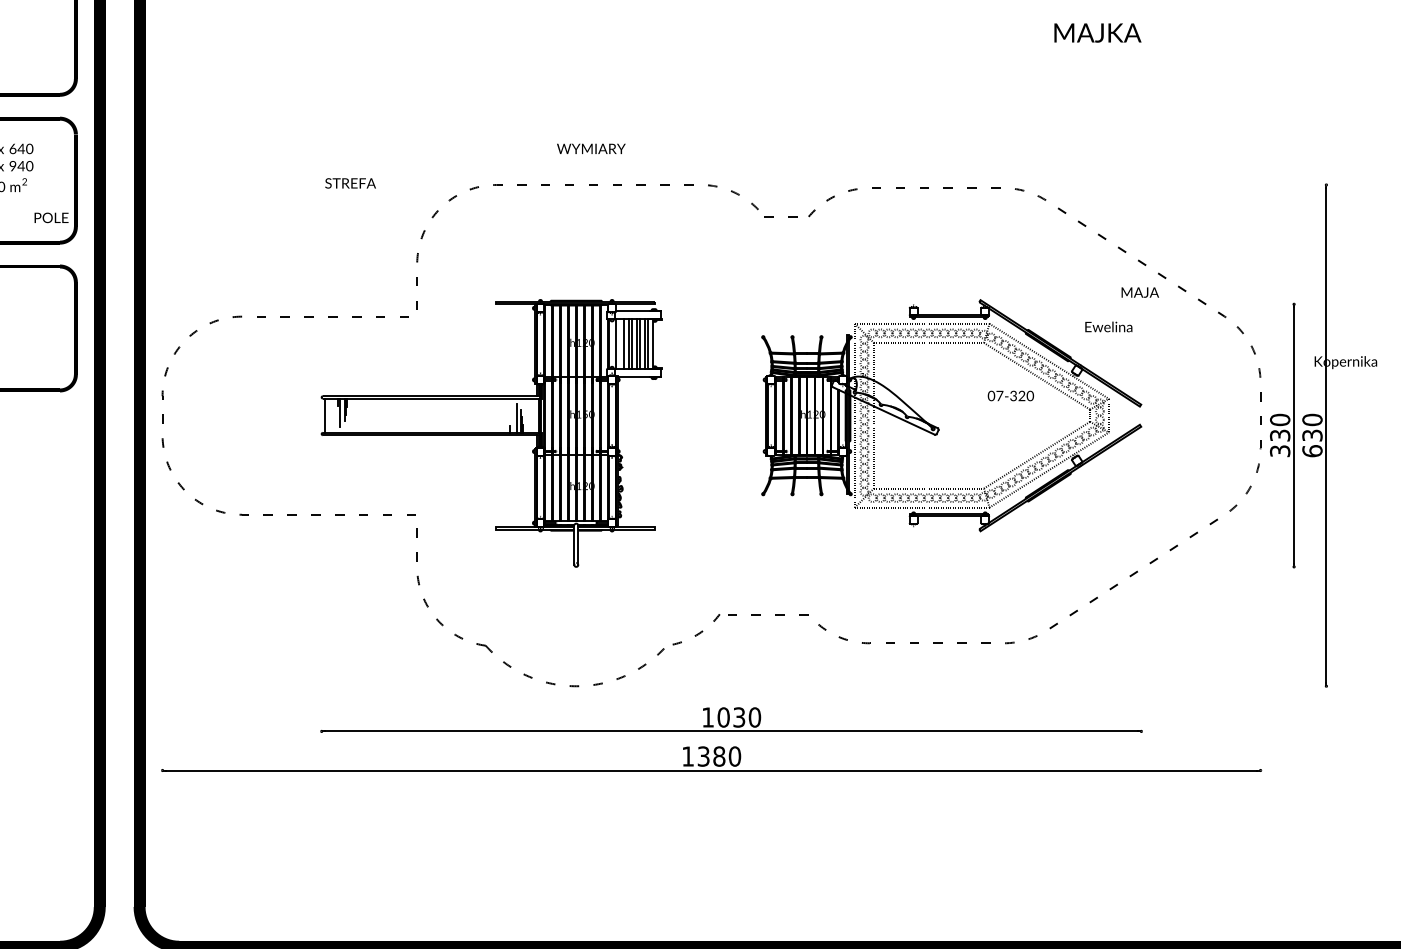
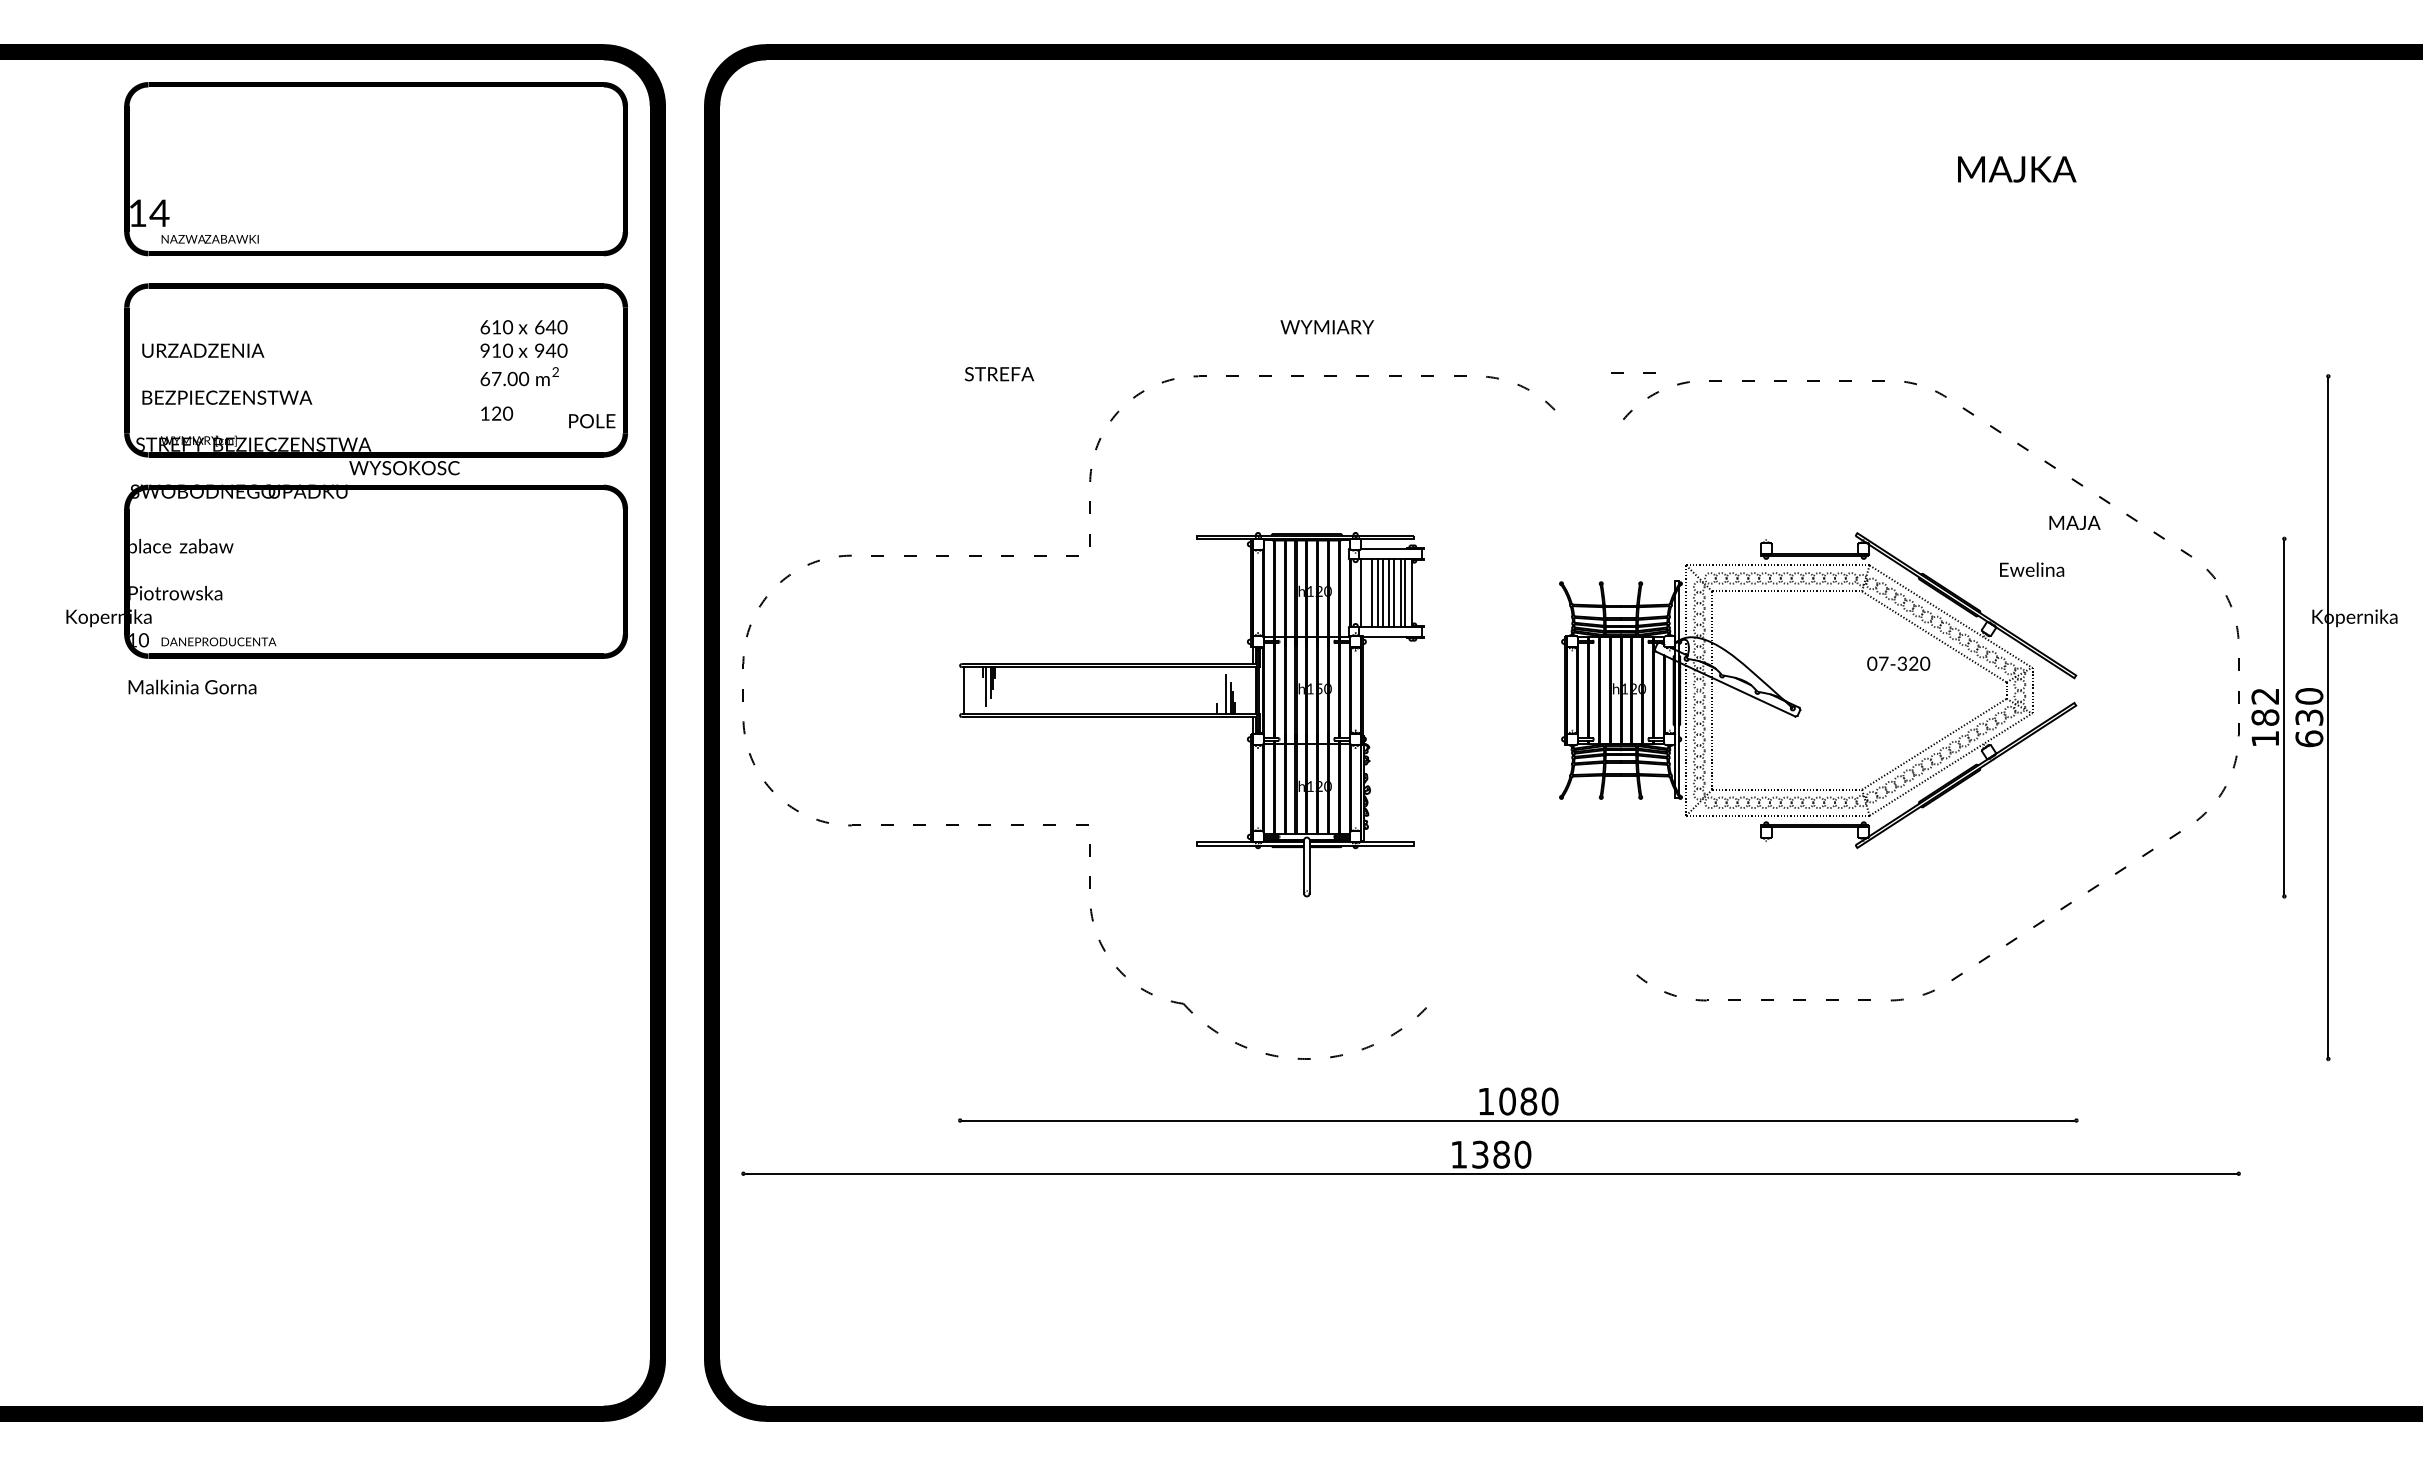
line: (773, 216) -> (1623, 372), moved
text: (1280, 435) -> (2265, 717), 330 -> 182
line: (760, 613) -> (1557, 960), removed
curve: (698, 633) -> (1473, 986), removed
text: (739, 717) -> (1528, 1101), 1030 -> 1080

